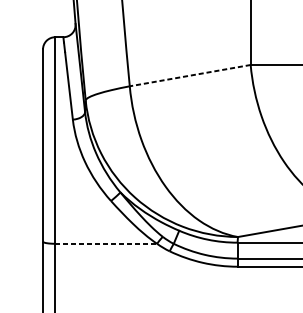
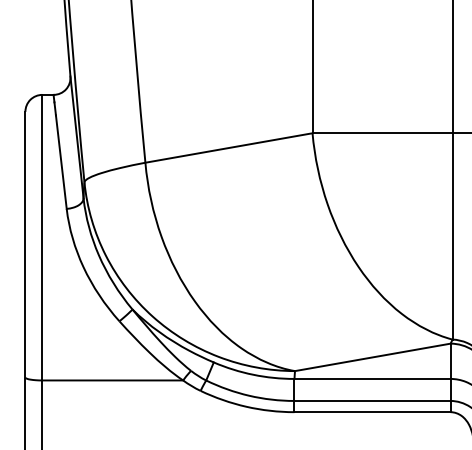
line: (189, 76) -> (228, 148), dashed -> solid
line: (106, 243) -> (113, 380), dashed -> solid

